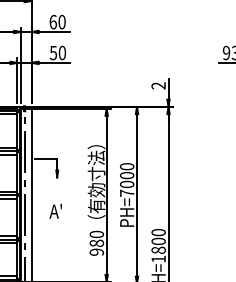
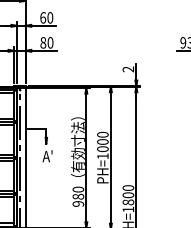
text: (53, 52) -> (43, 42), 50 -> 80
text: (127, 192) -> (103, 155), PH=7000 -> PH=1000
text: (55, 210) -> (47, 155), moved

